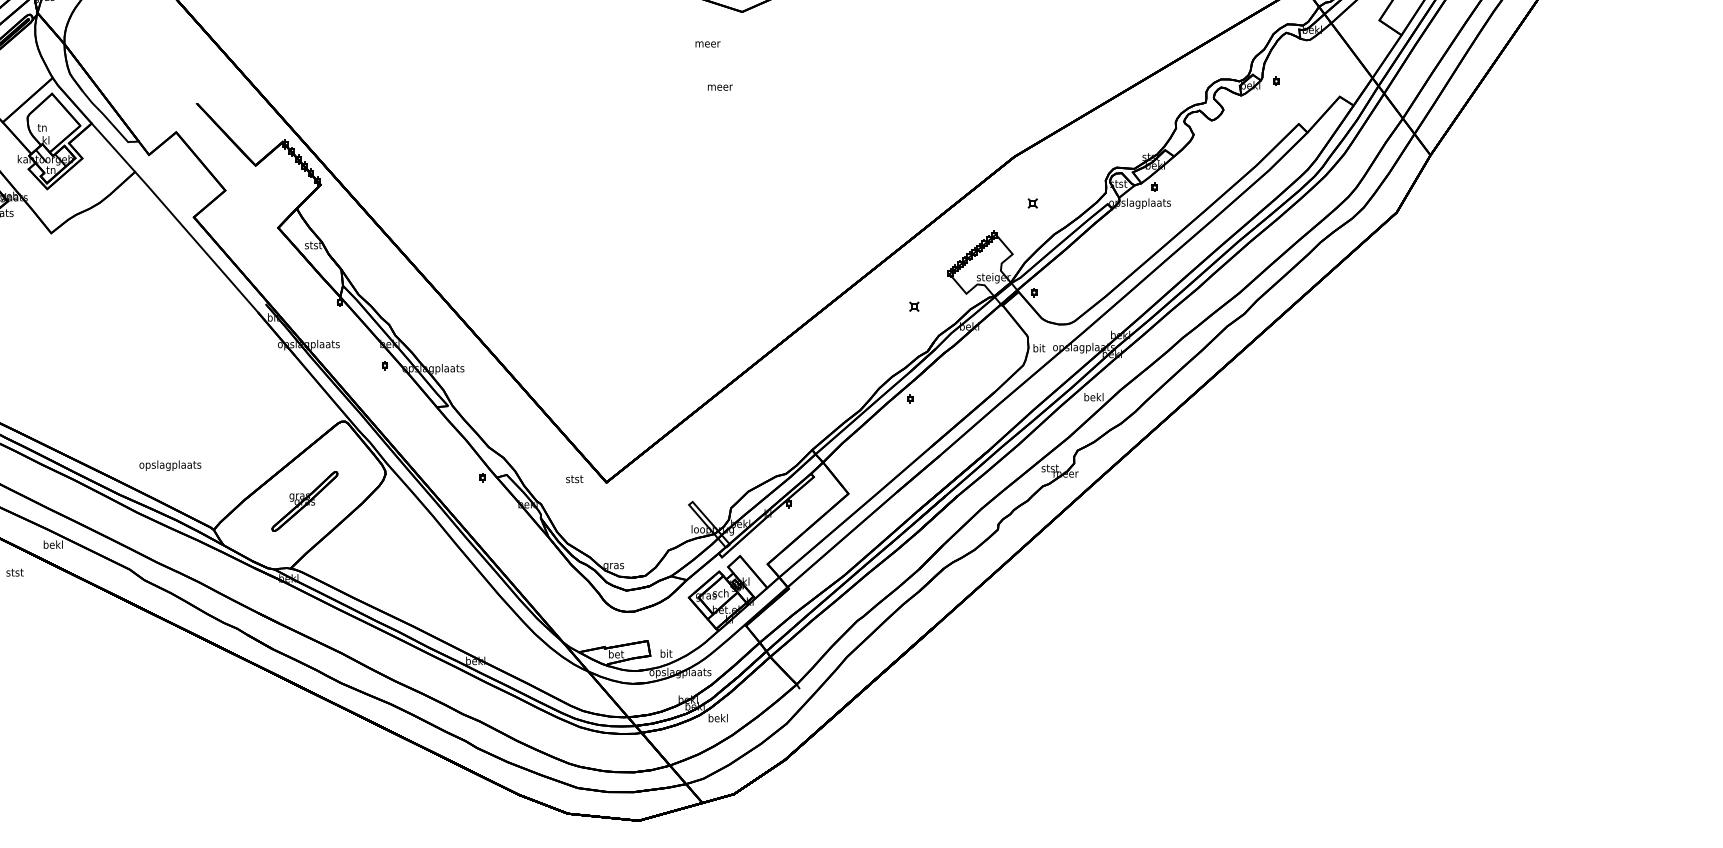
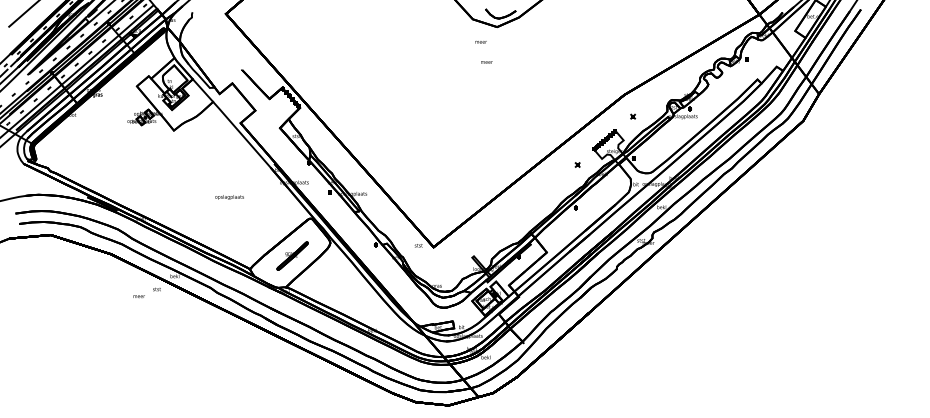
text: (170, 465) -> (229, 197), moved

